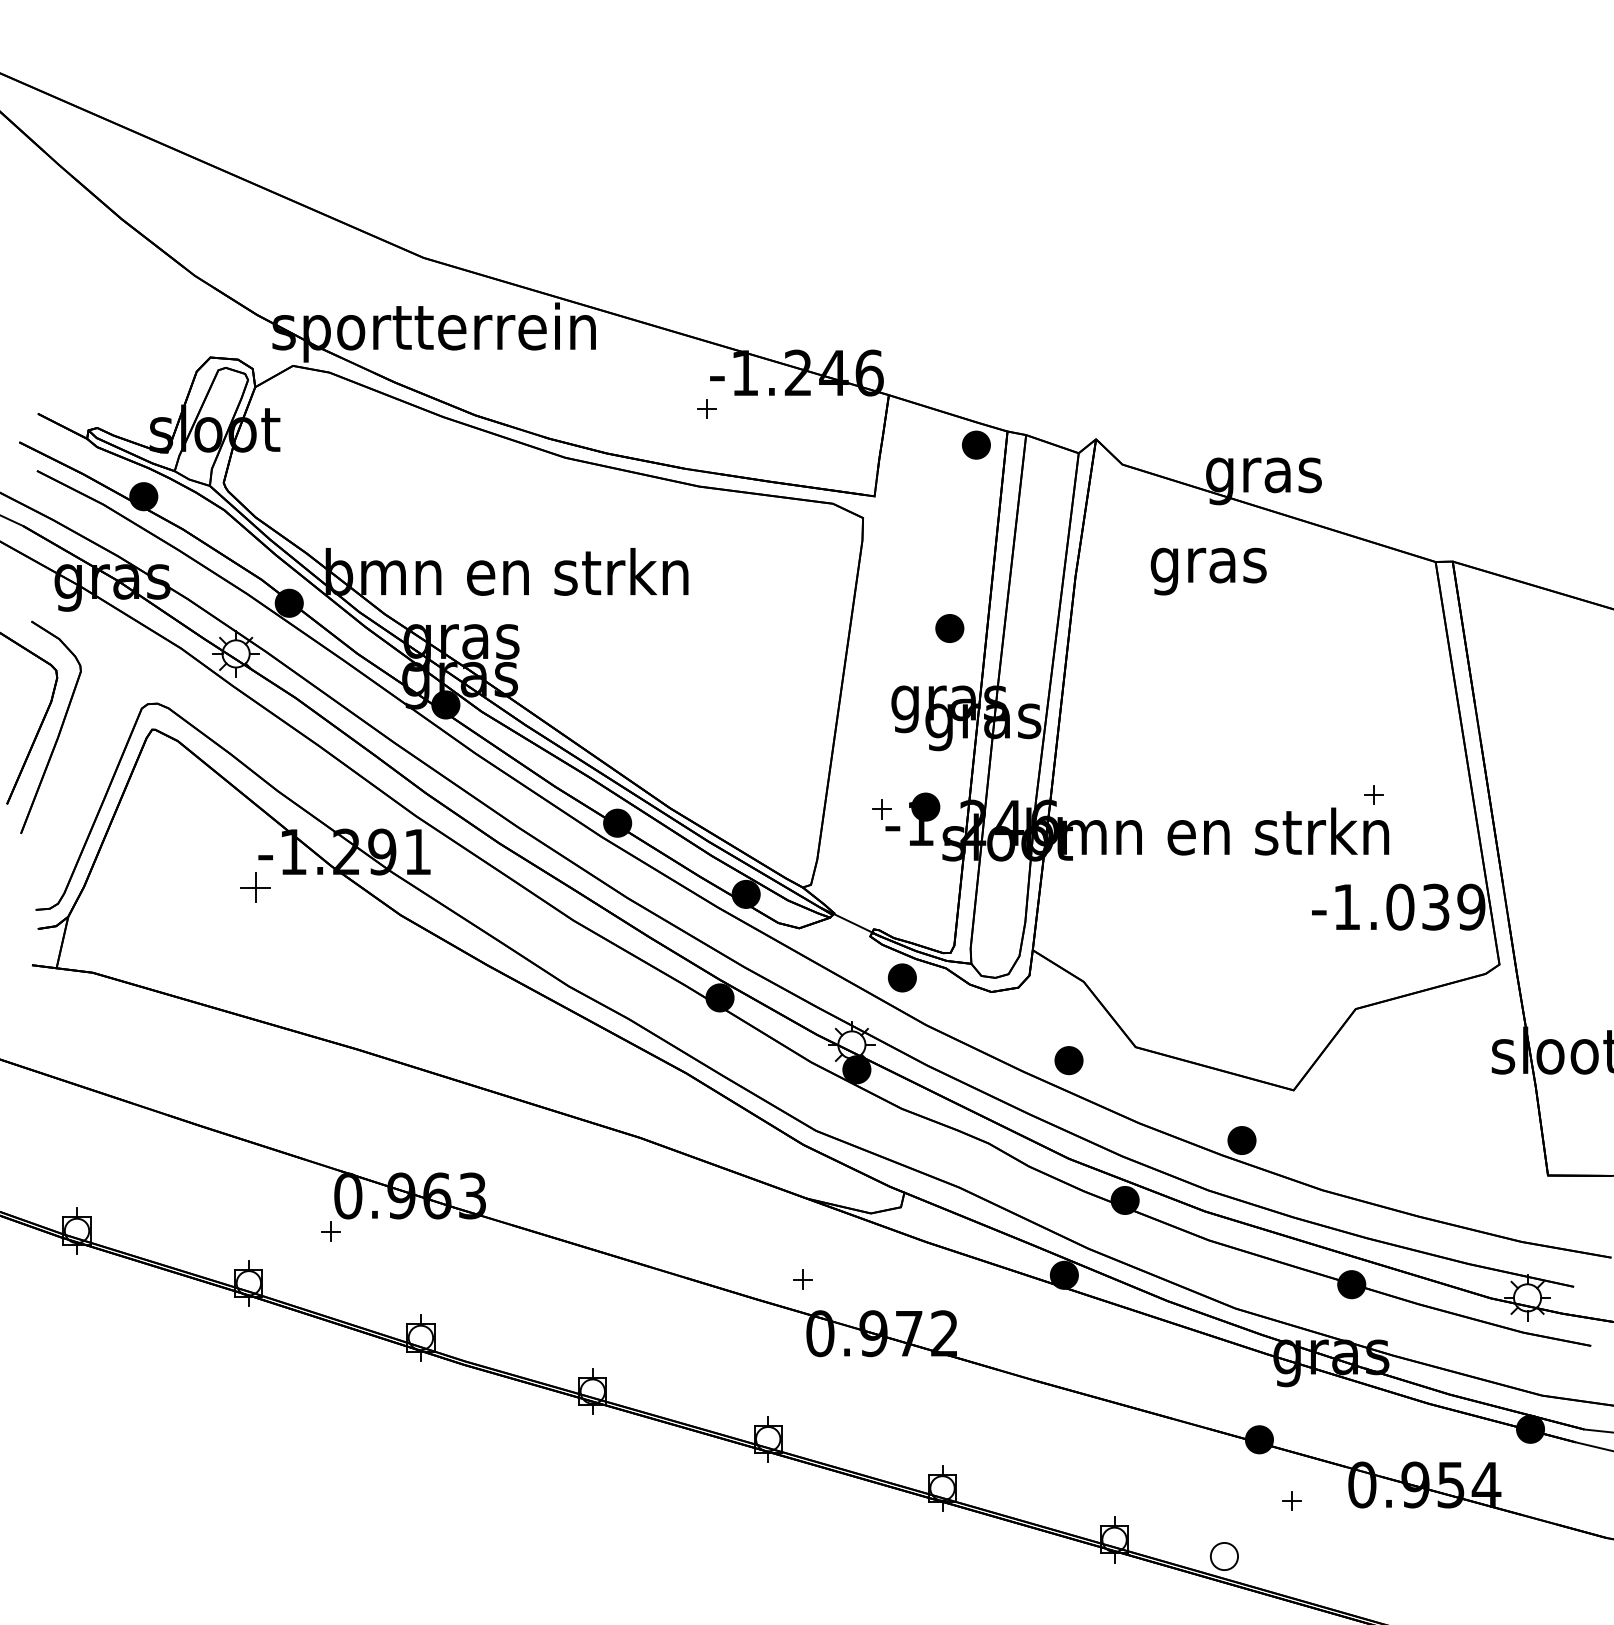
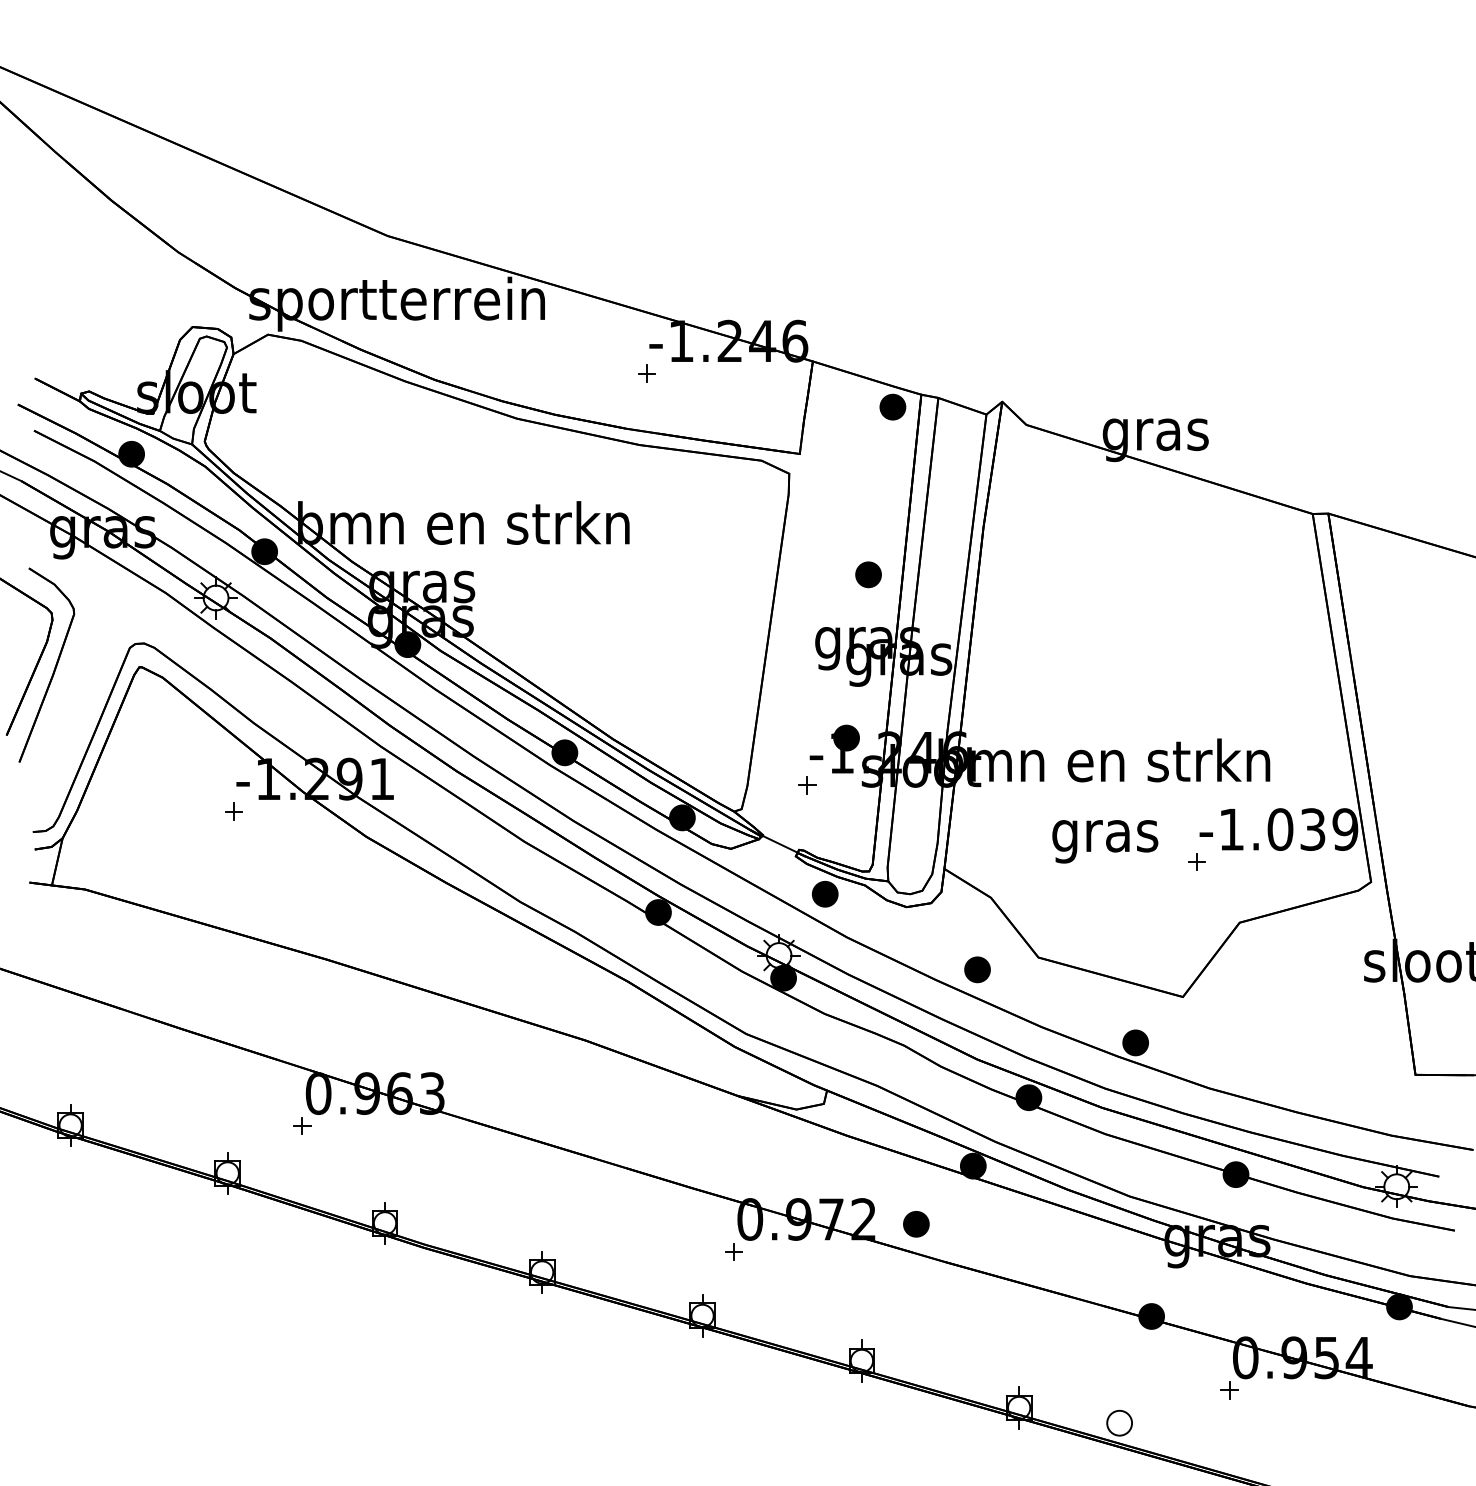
text: (1208, 571) -> (1105, 841), moved
part: (1373, 794) -> (1196, 861), moved
part: (881, 809) -> (807, 785), moved
part: (255, 887) -> (233, 811), size x0.62
part: (802, 1279) -> (733, 1251), moved
part: (1002, 1339) -> (916, 1224), added
part: (1292, 1501) -> (1229, 1390), moved

